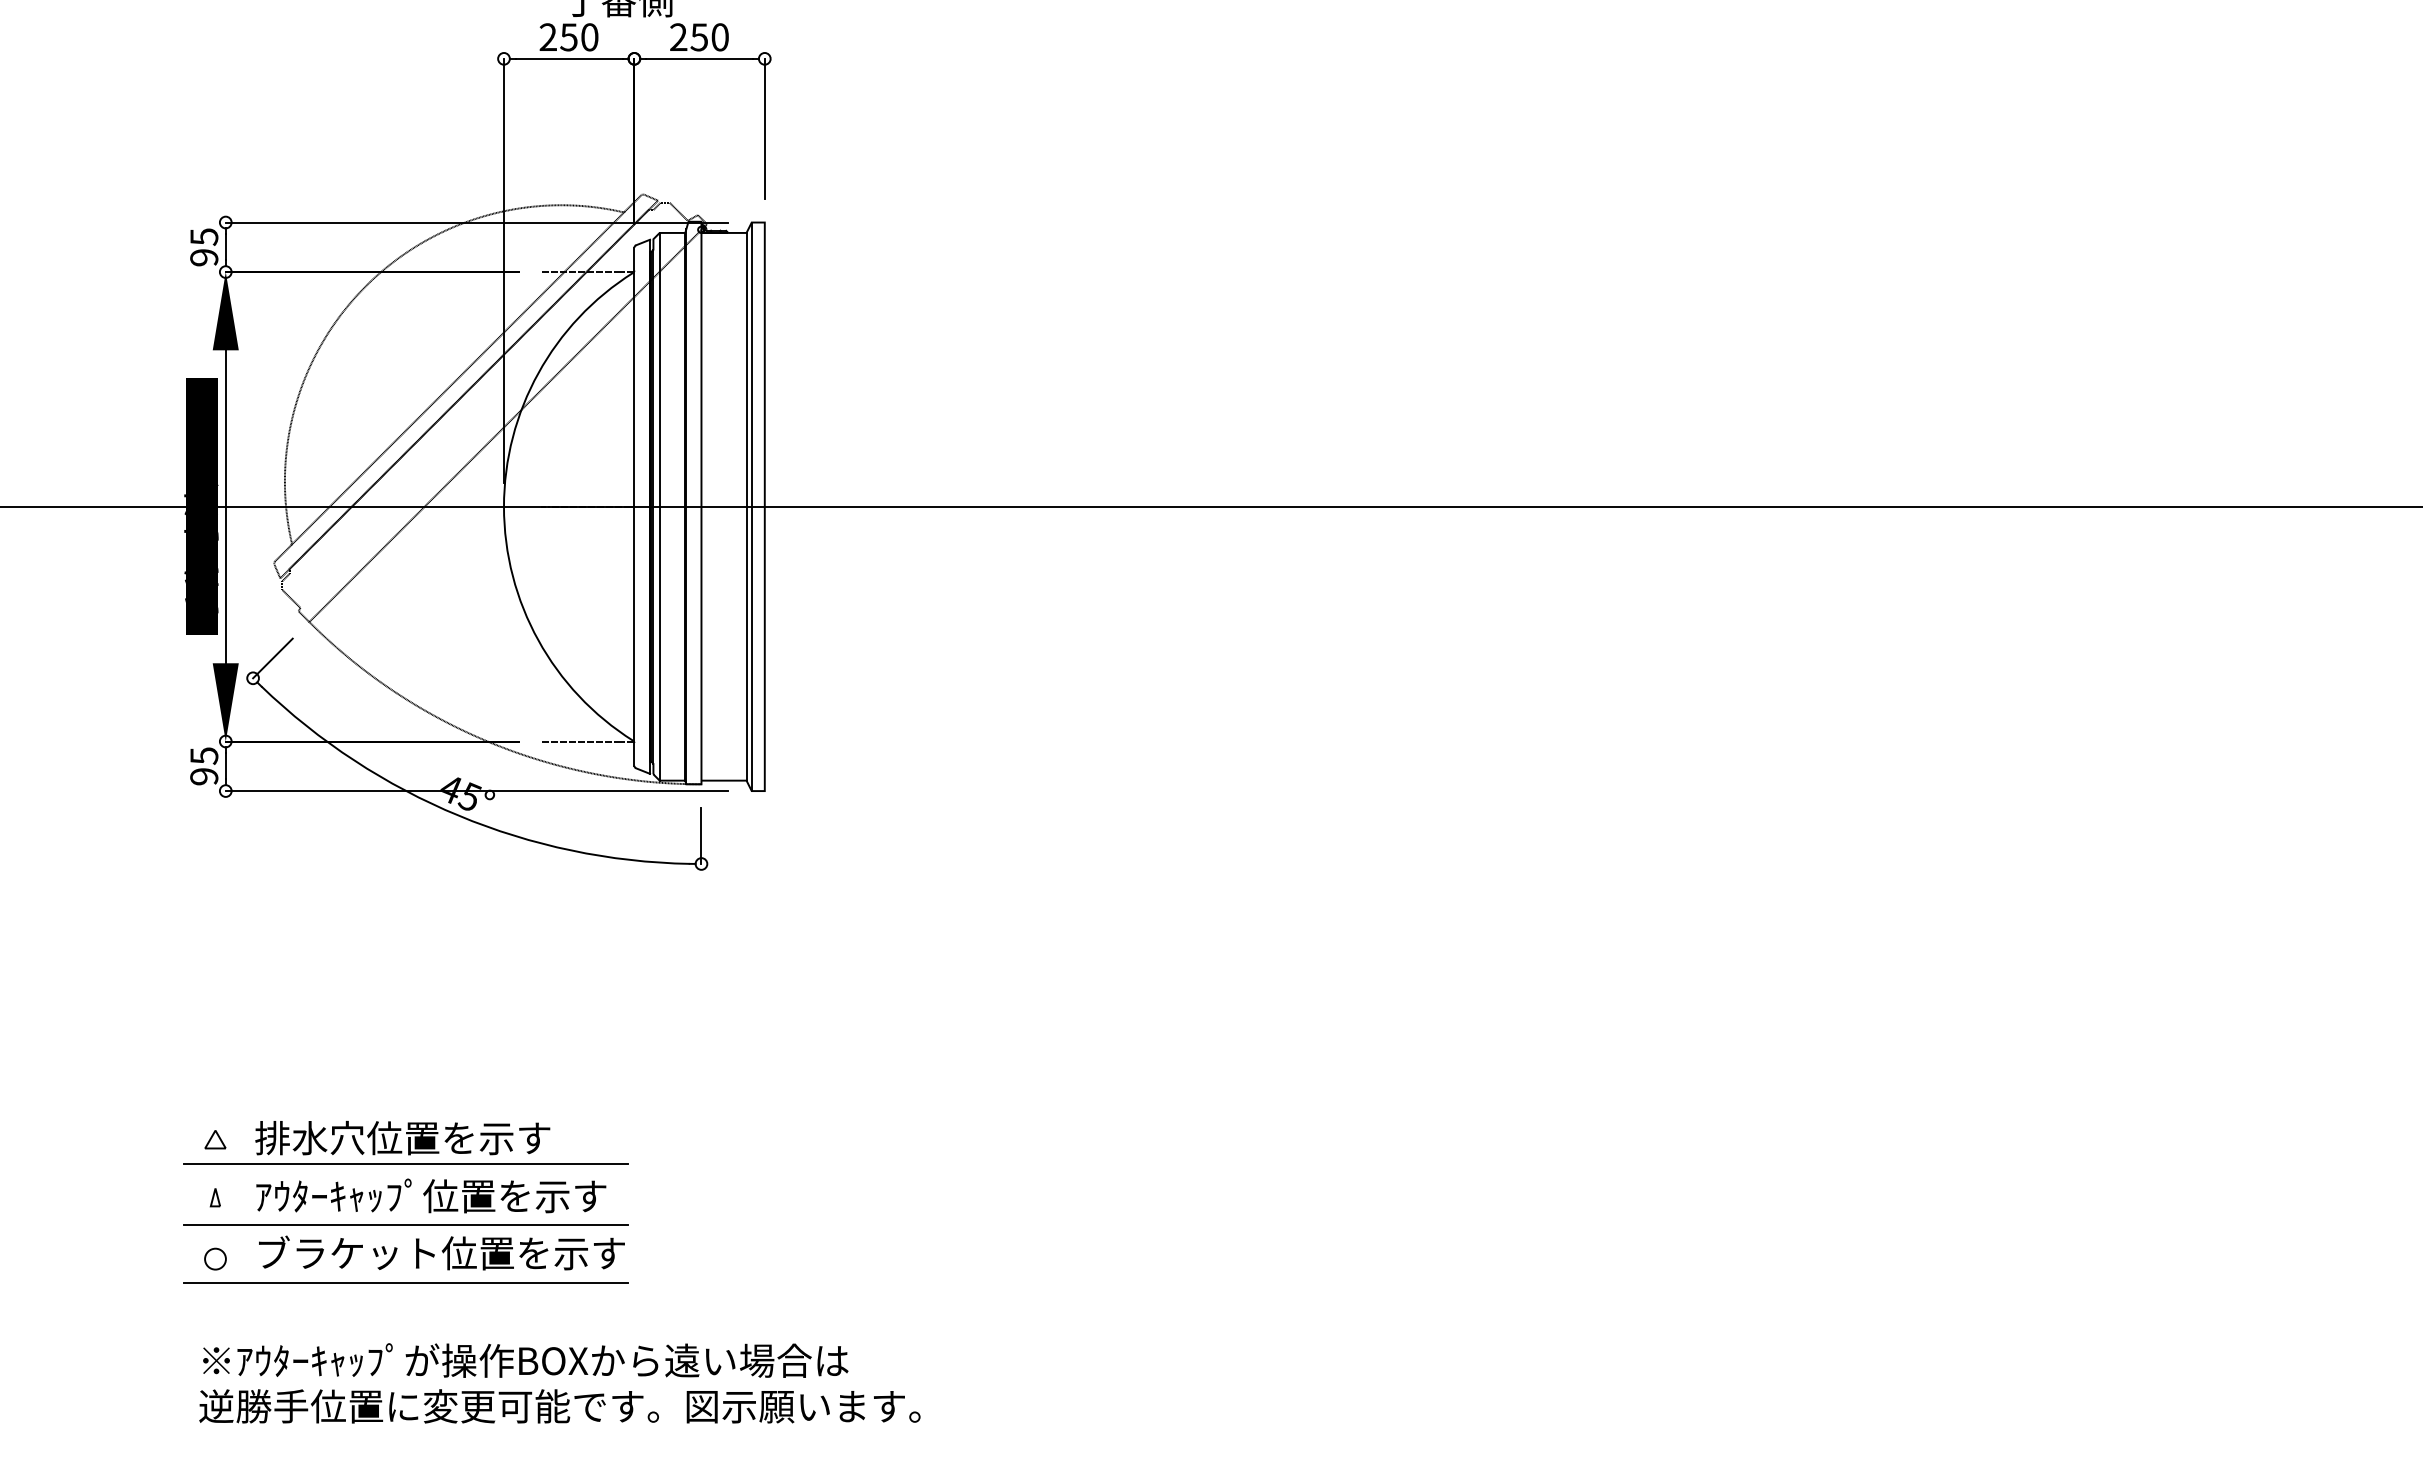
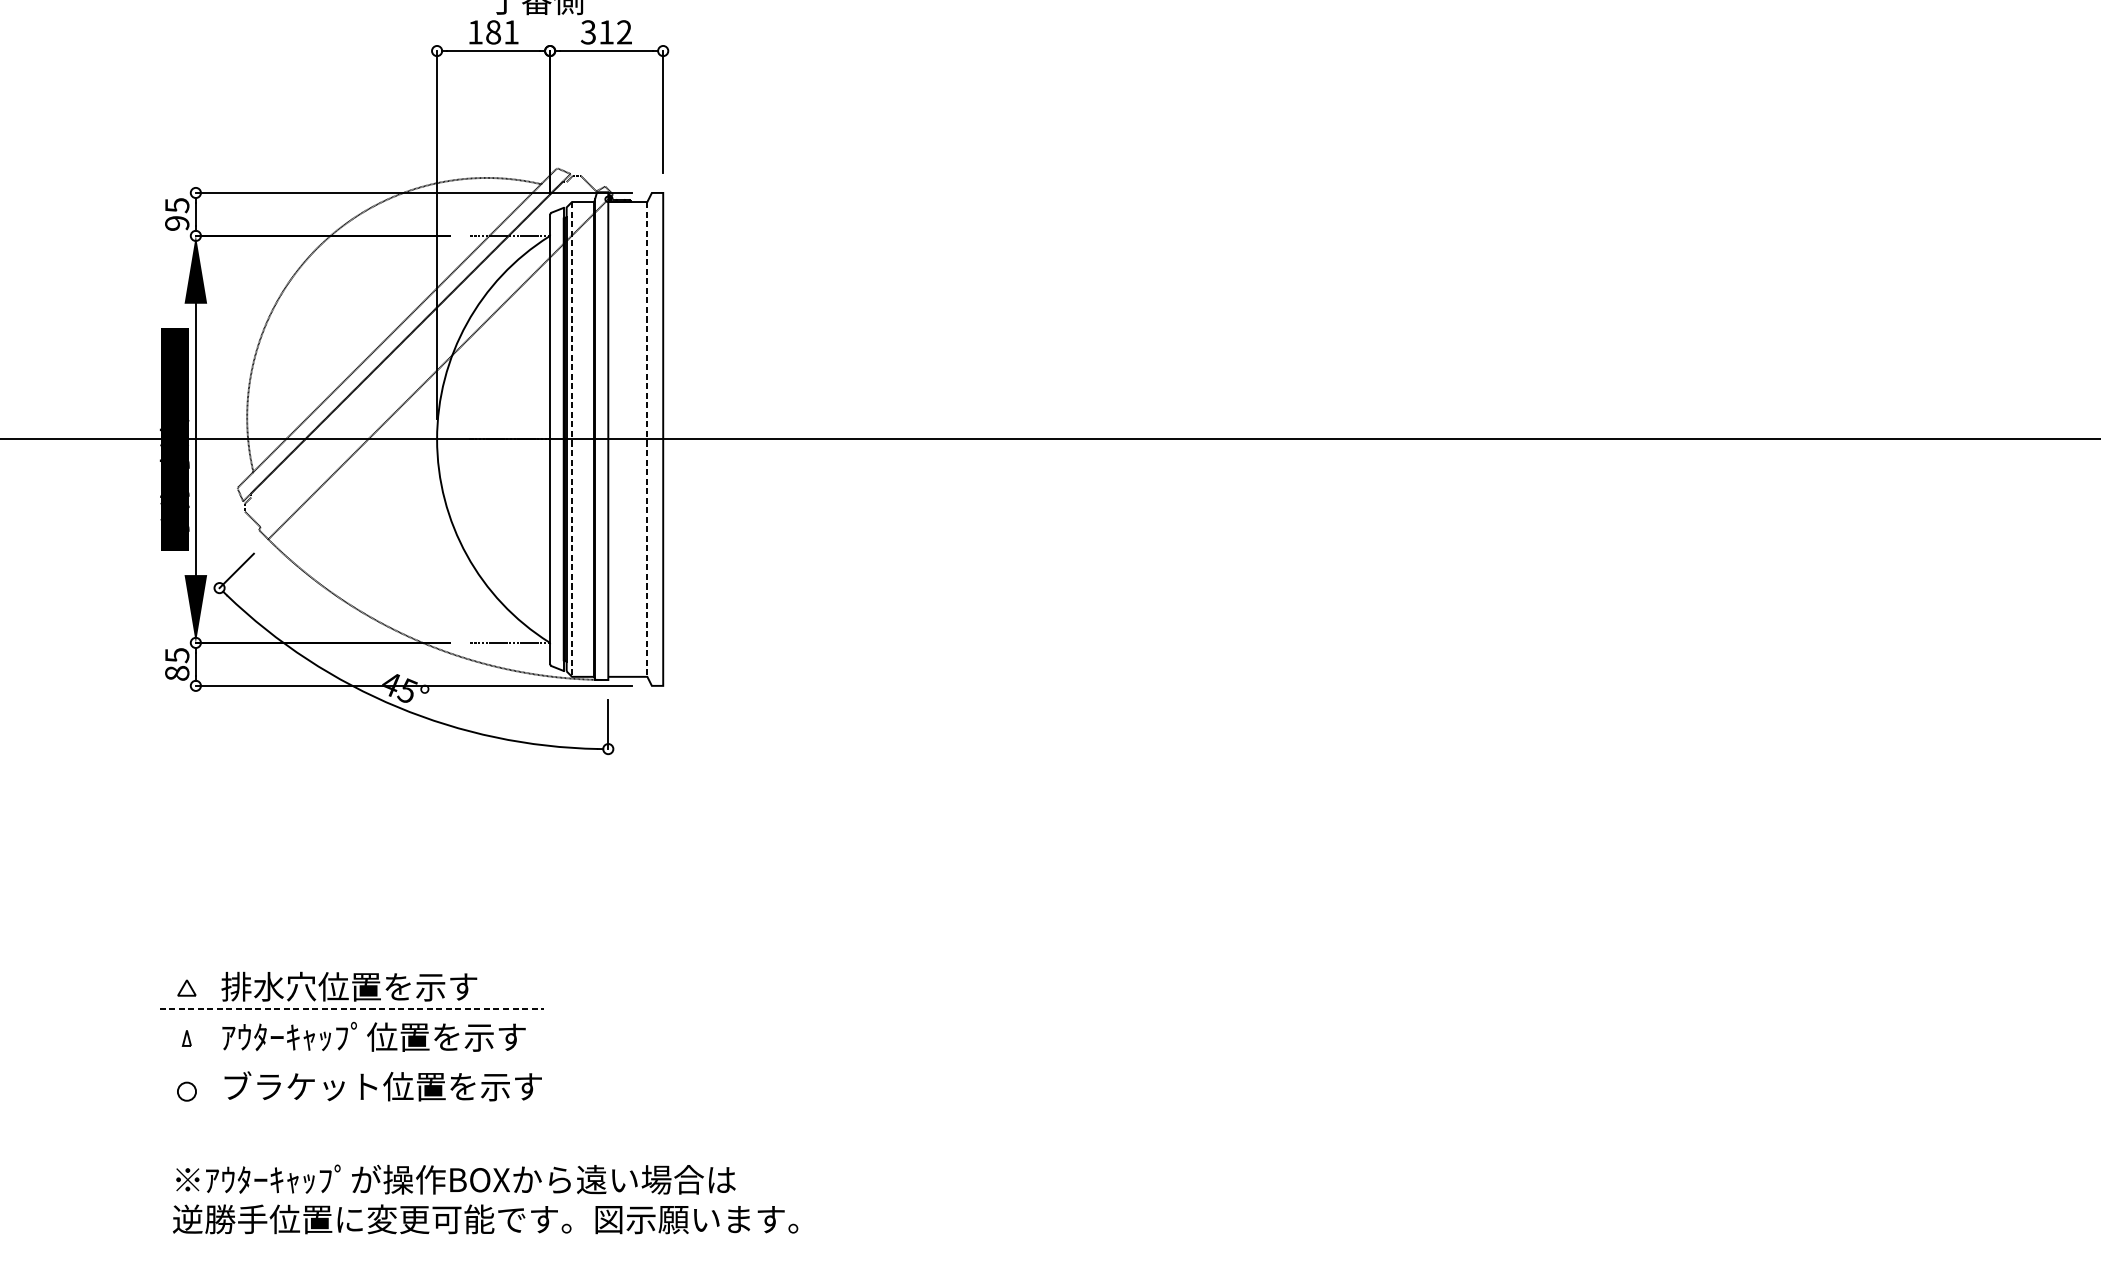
text: (568, 37) -> (493, 32), 250 -> 181
text: (698, 37) -> (605, 32), 250 -> 312
line: (659, 506) -> (571, 439), solid -> dashed
line: (746, 506) -> (647, 439), solid -> dashed
line: (751, 506) -> (651, 439), removed
text: (204, 776) -> (177, 673), 95 -> 85
line: (405, 1164) -> (351, 1009), solid -> dashed
line: (405, 1224) -> (351, 1061), removed
line: (405, 1282) -> (351, 1111), removed

